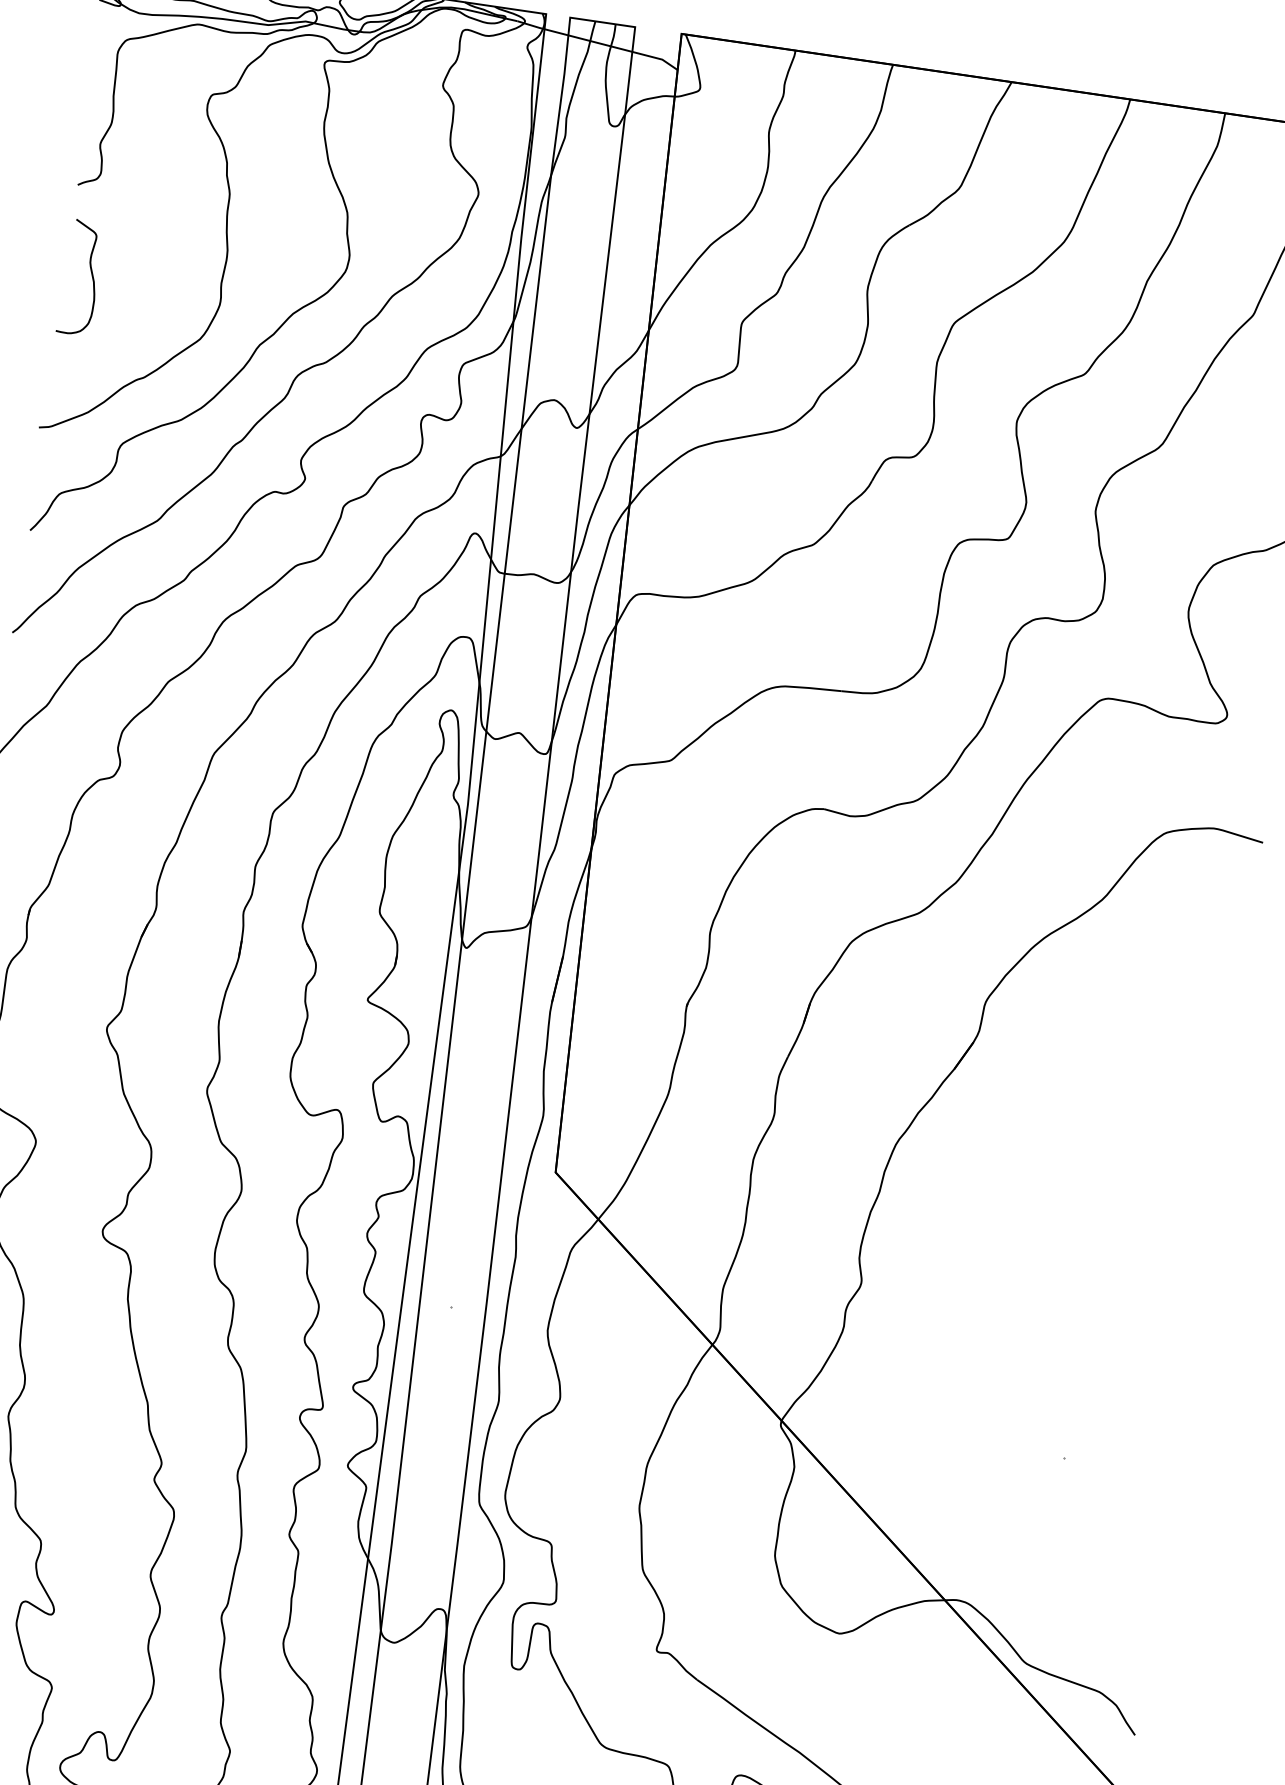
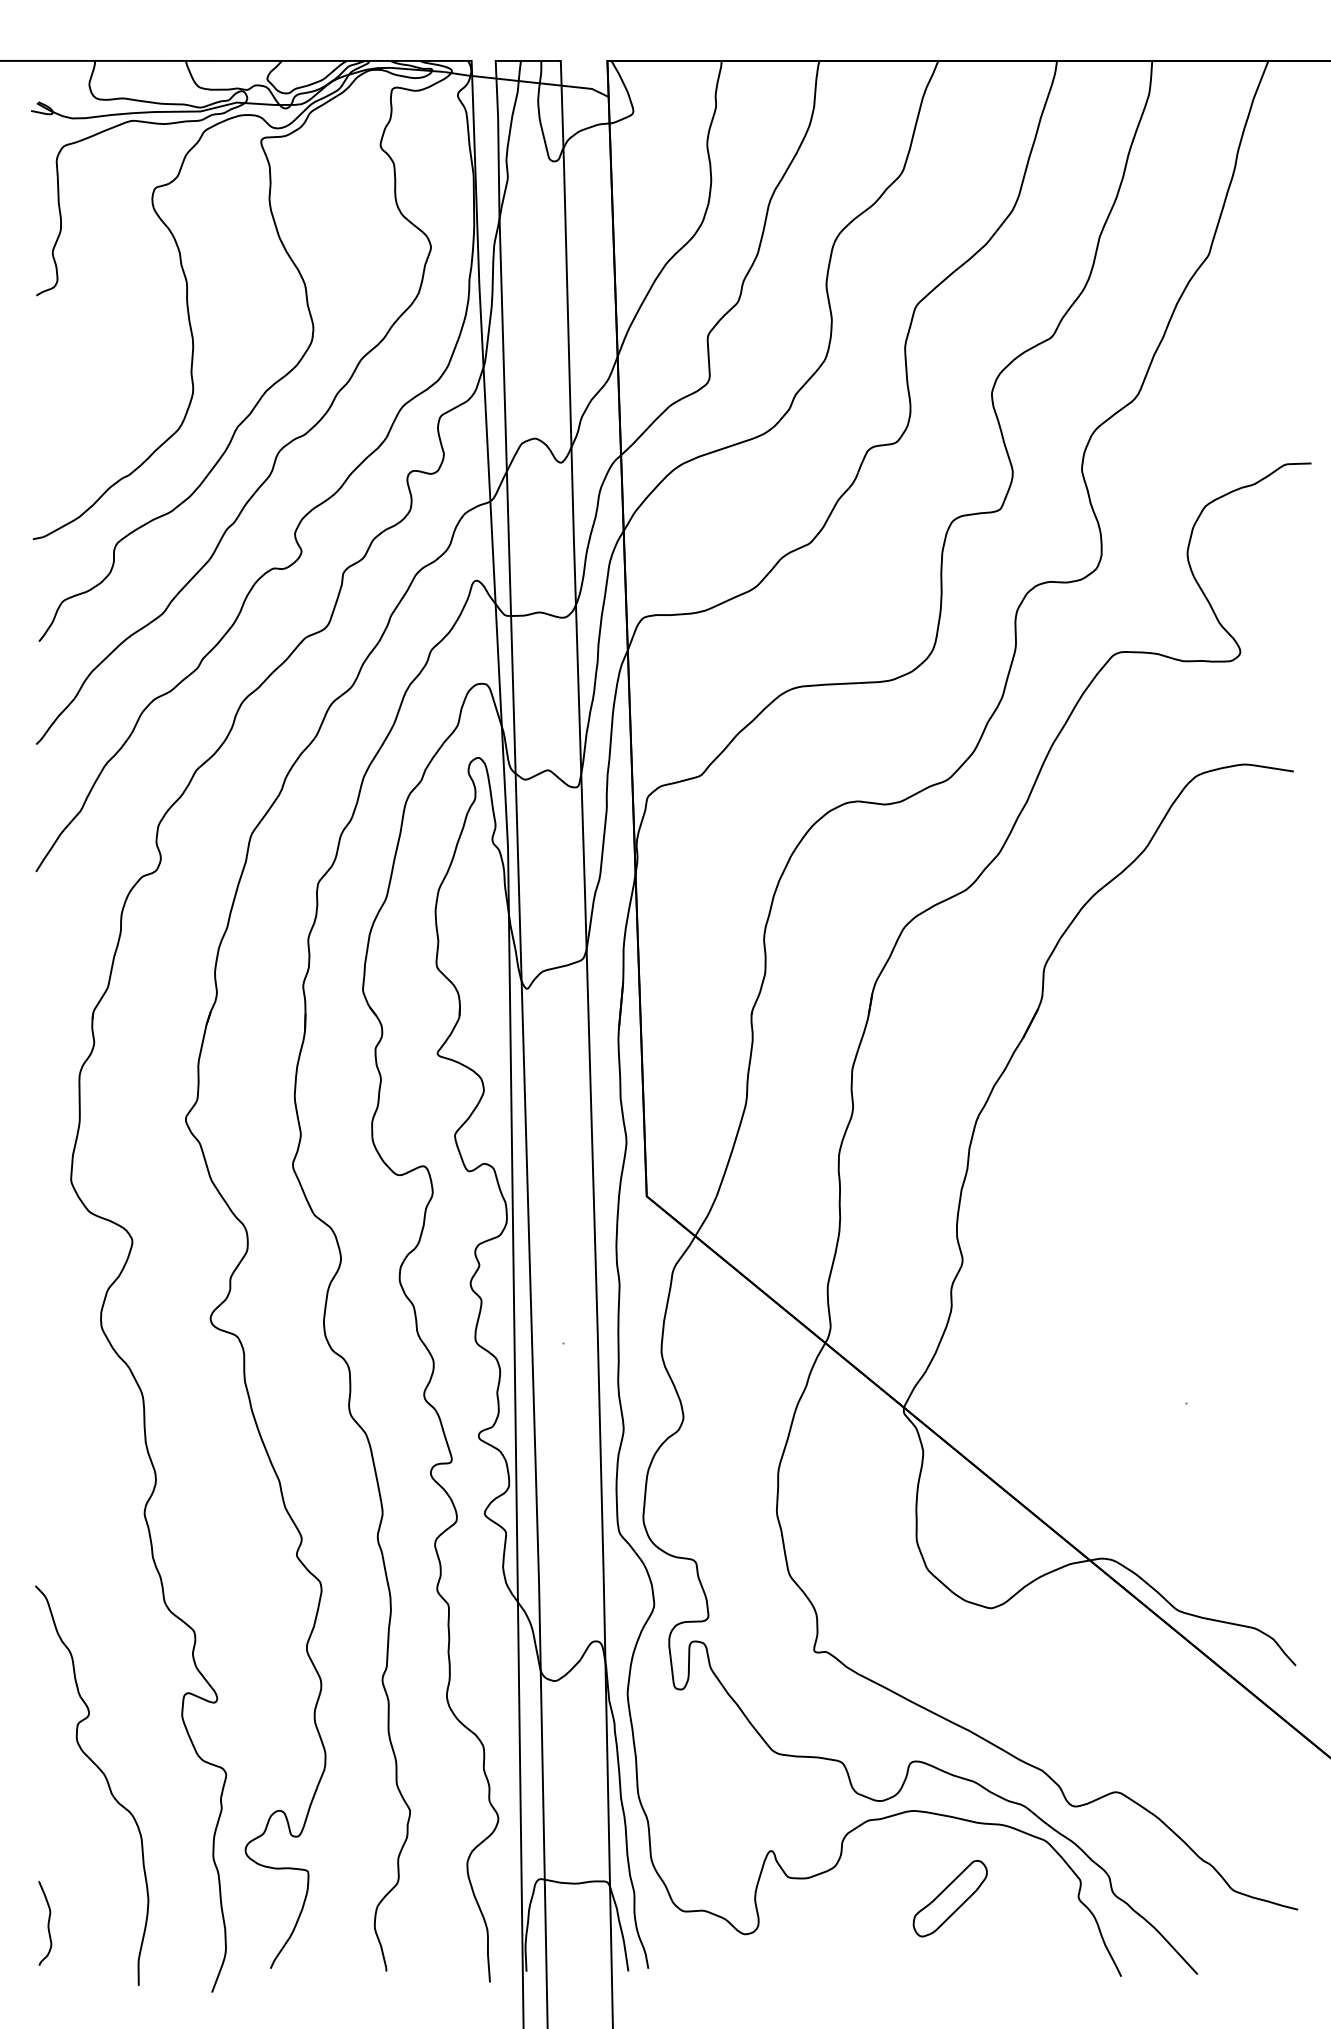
curve: (91, 274) -> (62, 381), removed

